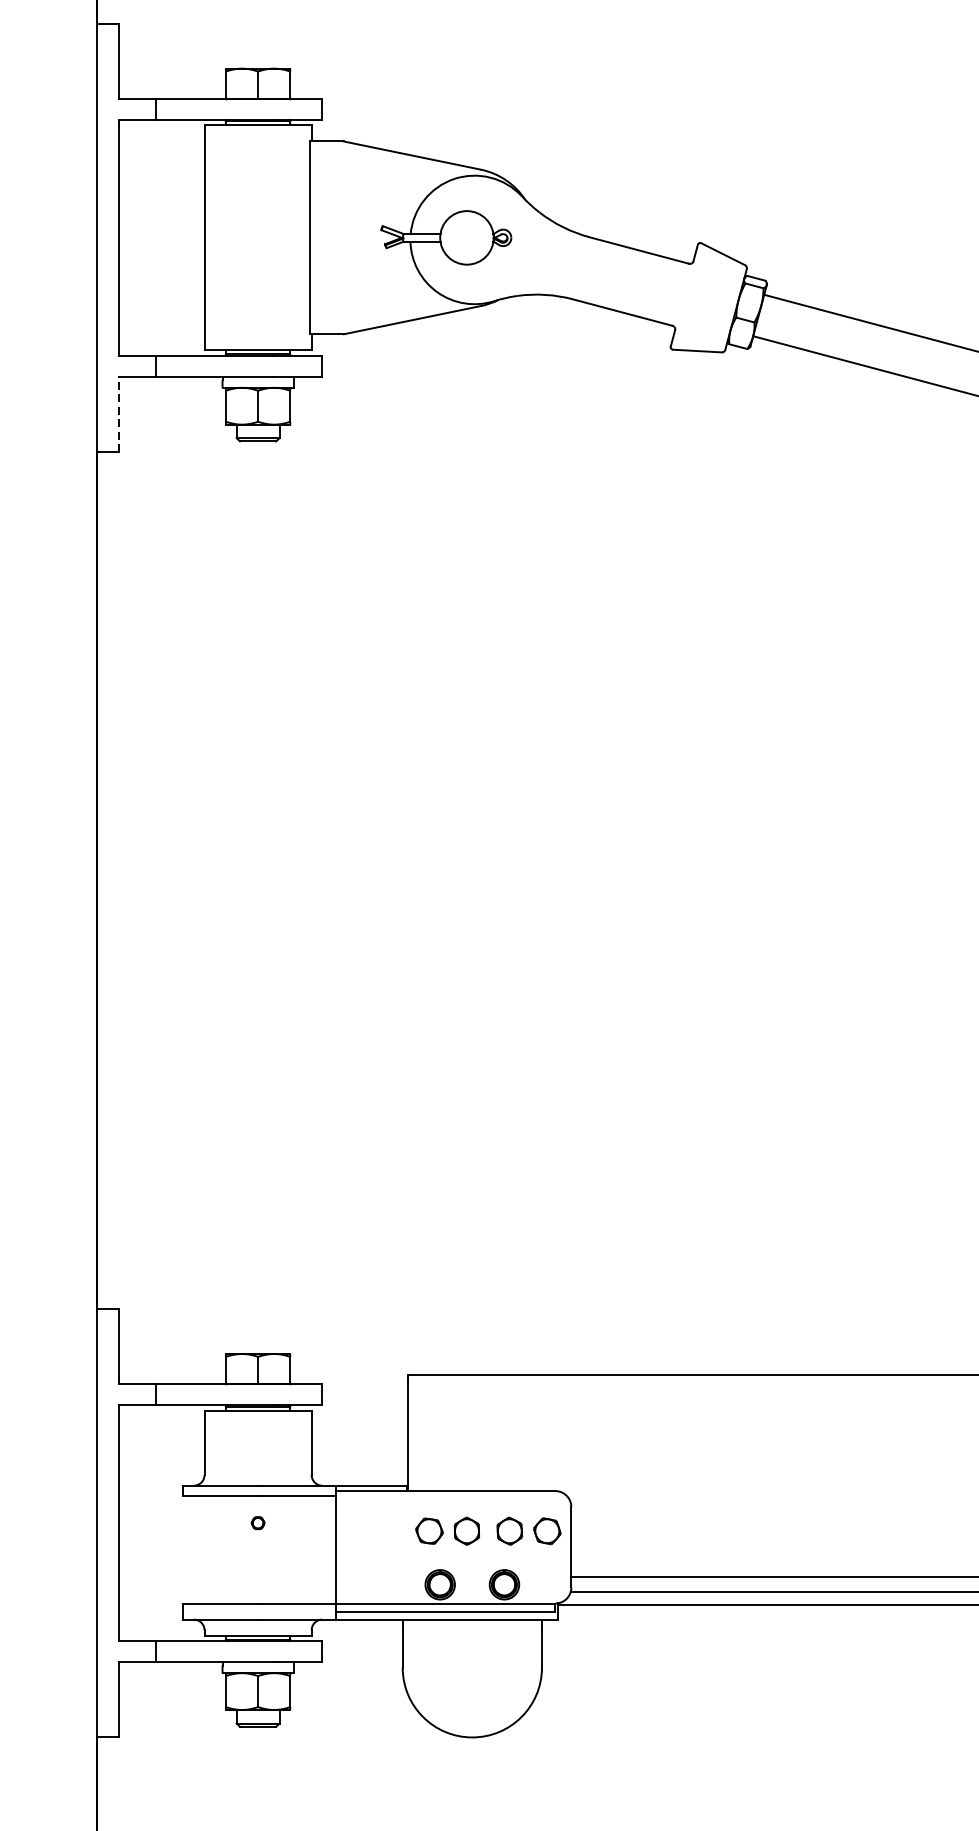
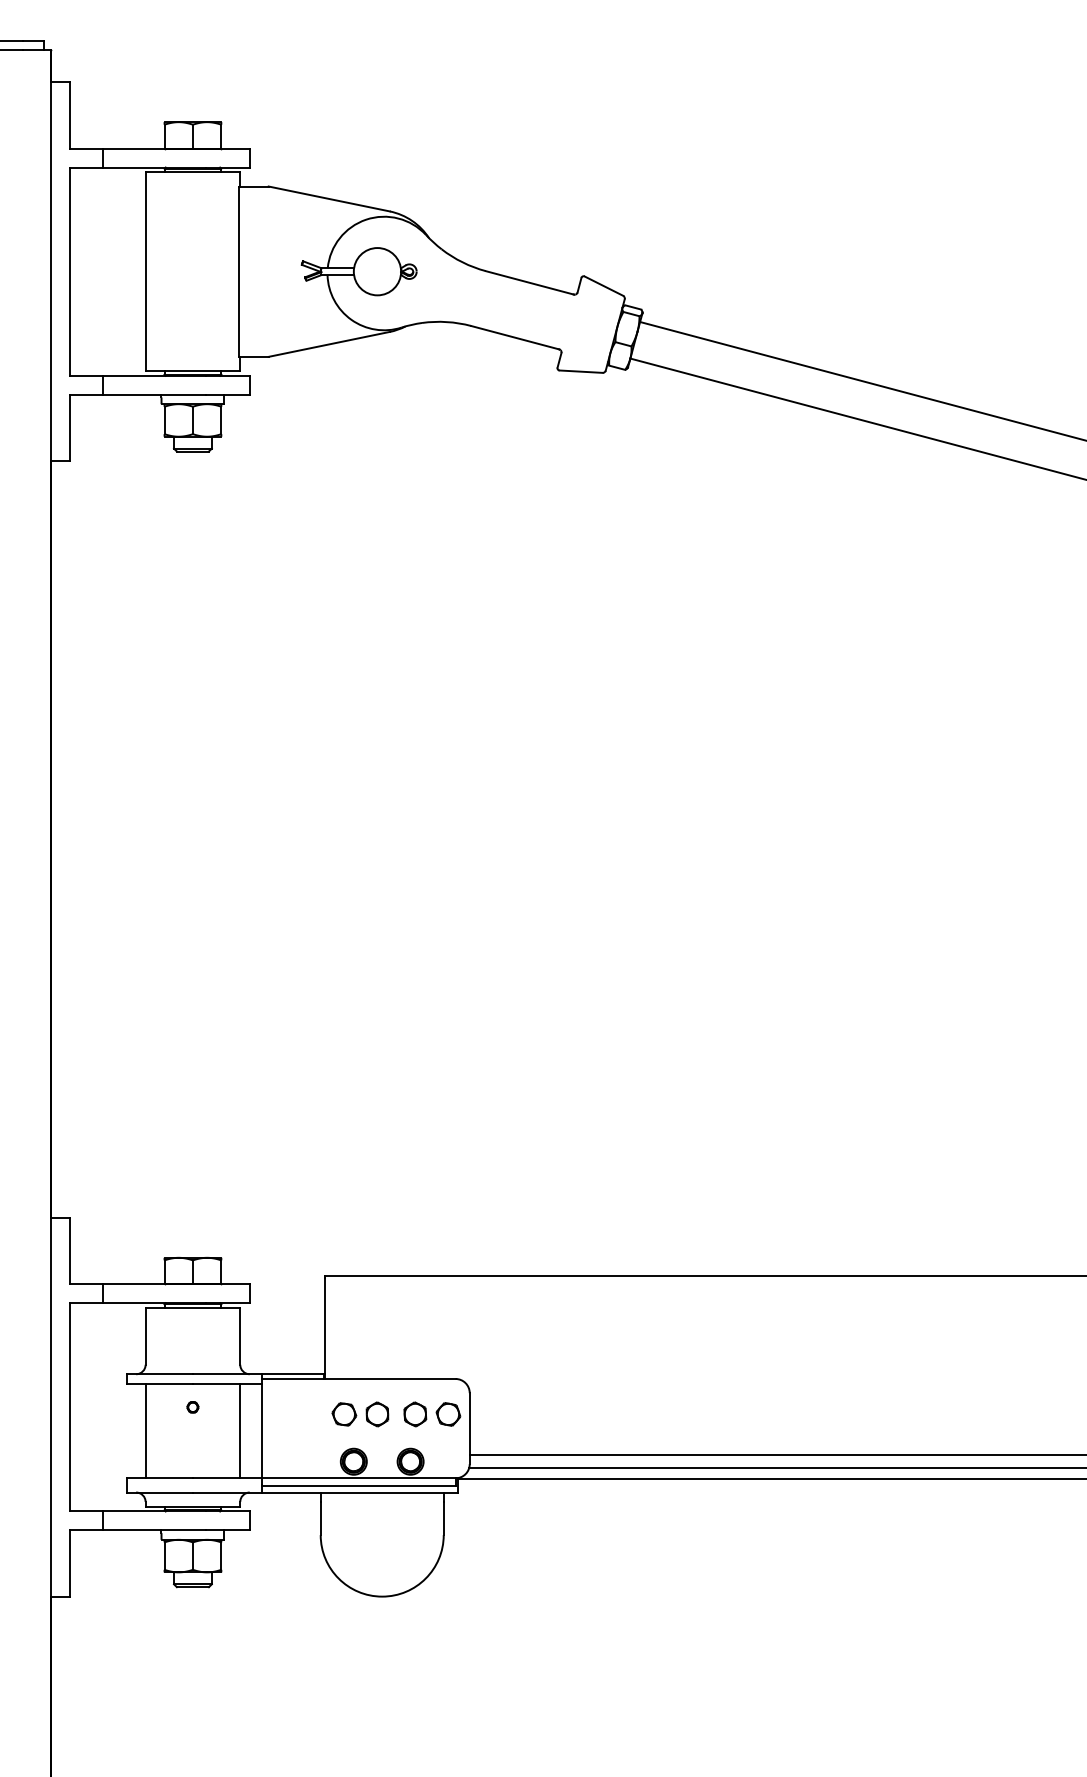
line: (118, 414) -> (69, 427), dashed -> solid
line: (204, 1549) -> (145, 1430), added
line: (311, 1549) -> (240, 1430), added

